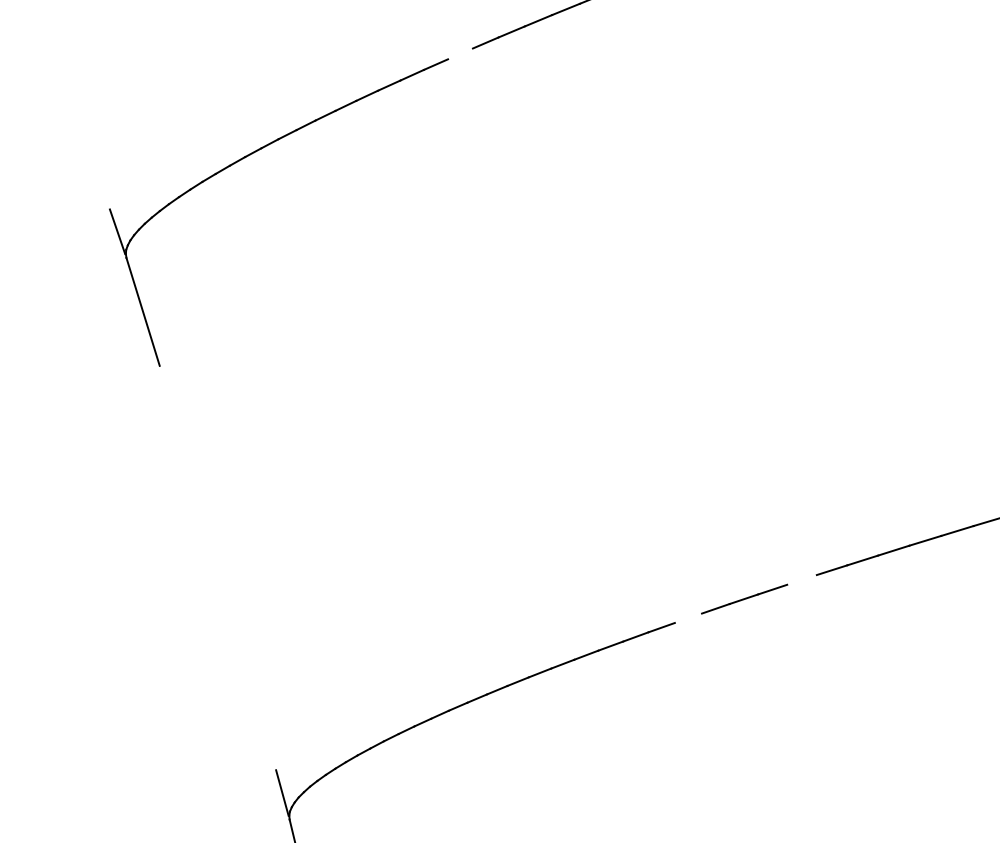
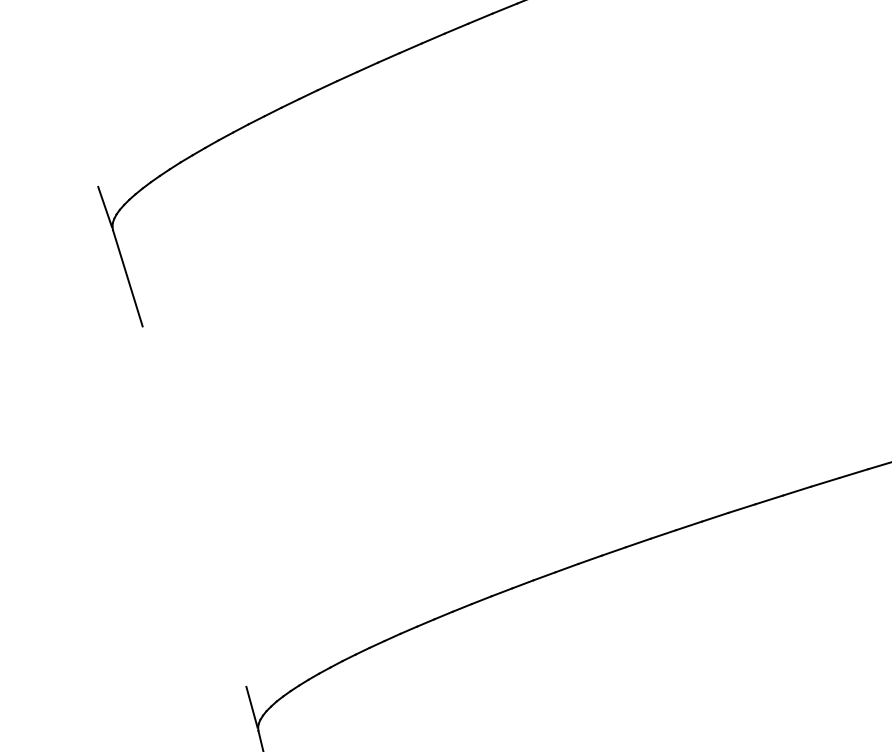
line: (460, 53) -> (410, 47), added
line: (801, 579) -> (714, 516), added
line: (687, 617) -> (613, 550), added

